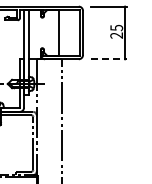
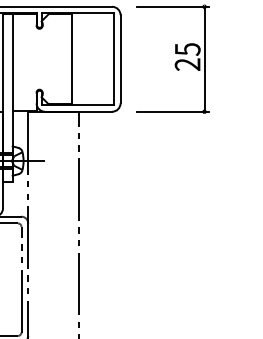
line: (109, 59) -> (173, 112), dashed -> solid

